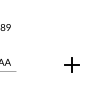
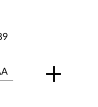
part: (71, 64) -> (53, 73), moved

